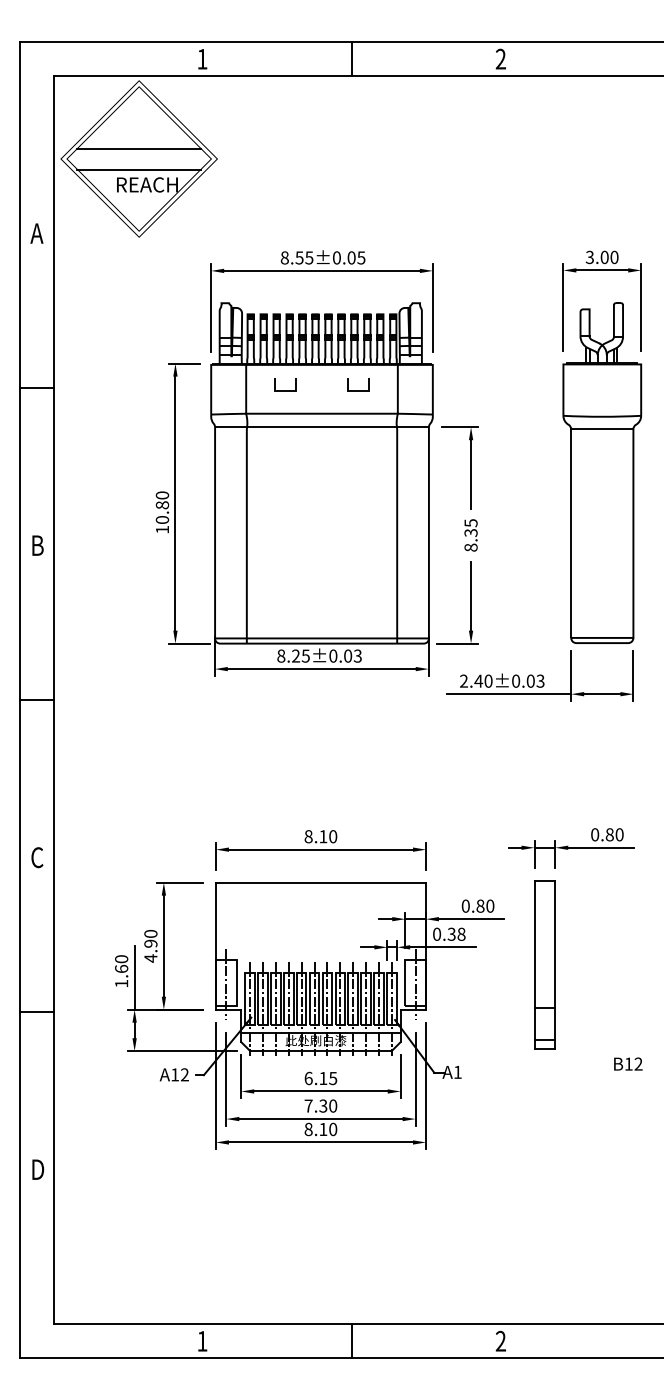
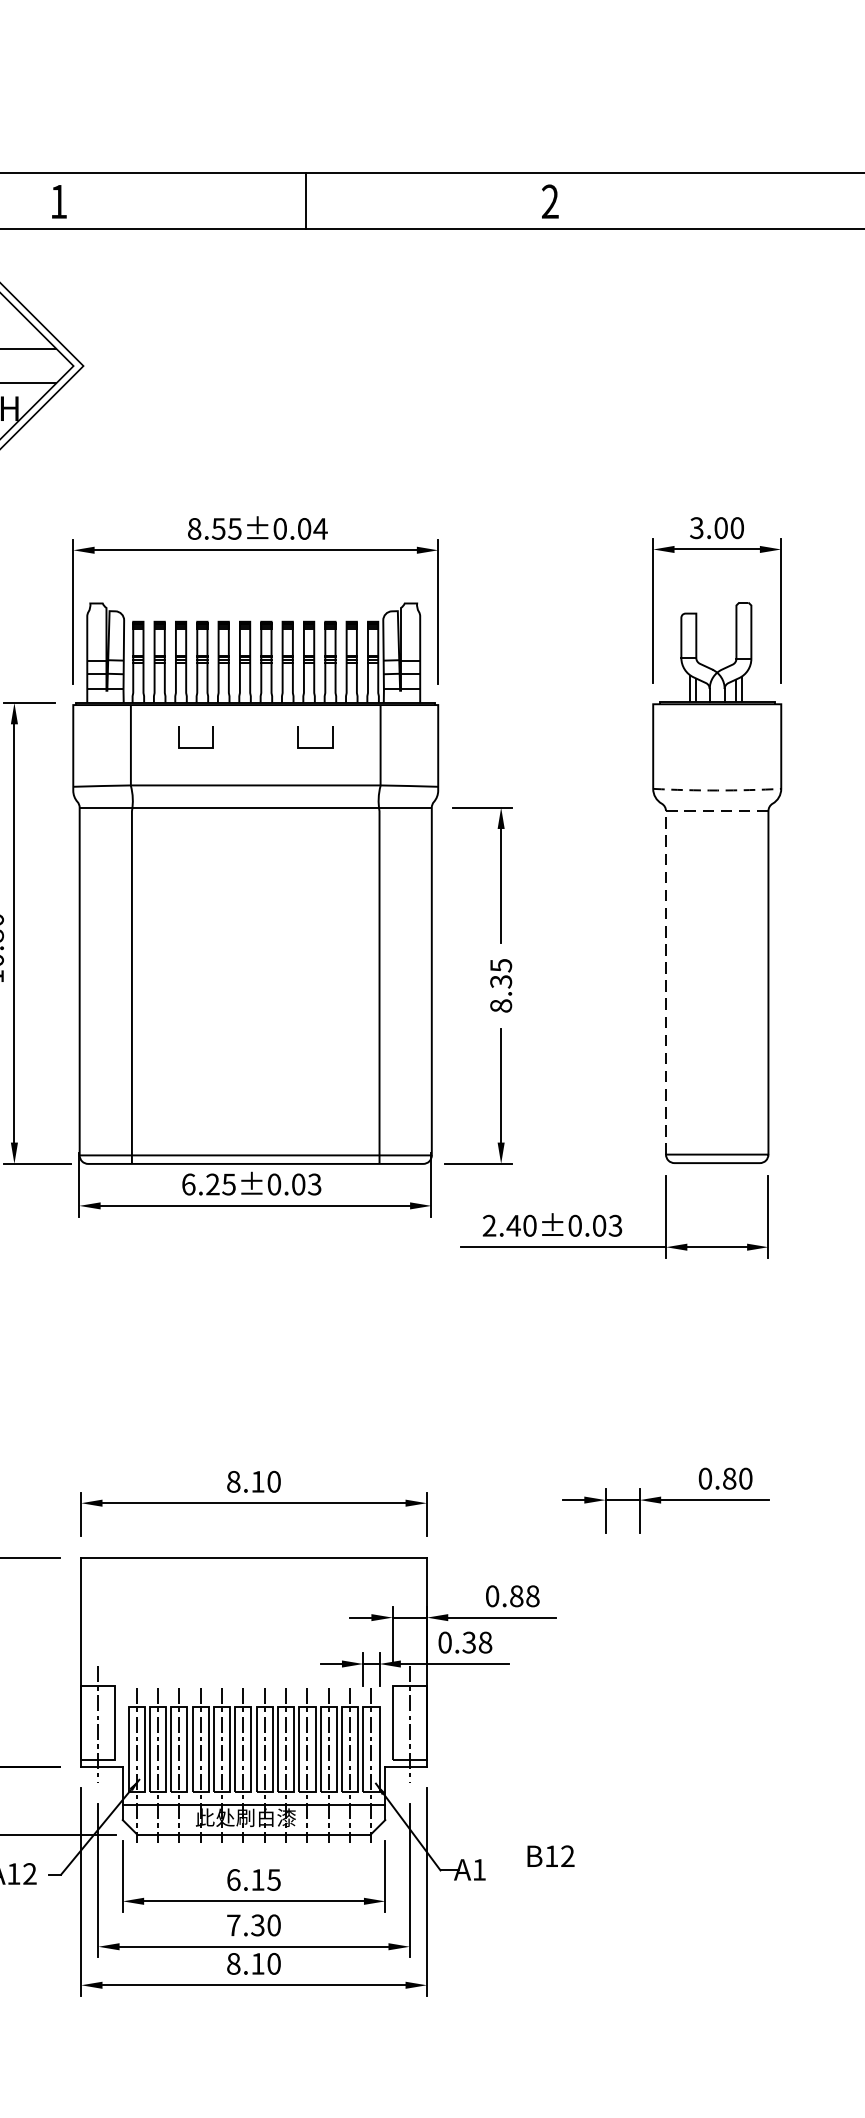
text: (361, 257) -> (320, 528), 8.55±0.05 -> 8.55±0.04
line: (602, 416) -> (717, 789), solid -> dashed
line: (571, 502) -> (666, 931), solid -> dashed
text: (281, 655) -> (189, 1183), 8.25±0.03 -> 6.25±0.03
text: (490, 906) -> (533, 1596), 0.80 -> 0.88
part: (544, 964) -> (622, 1692), removed
text: (628, 1063) -> (551, 1855), moved

